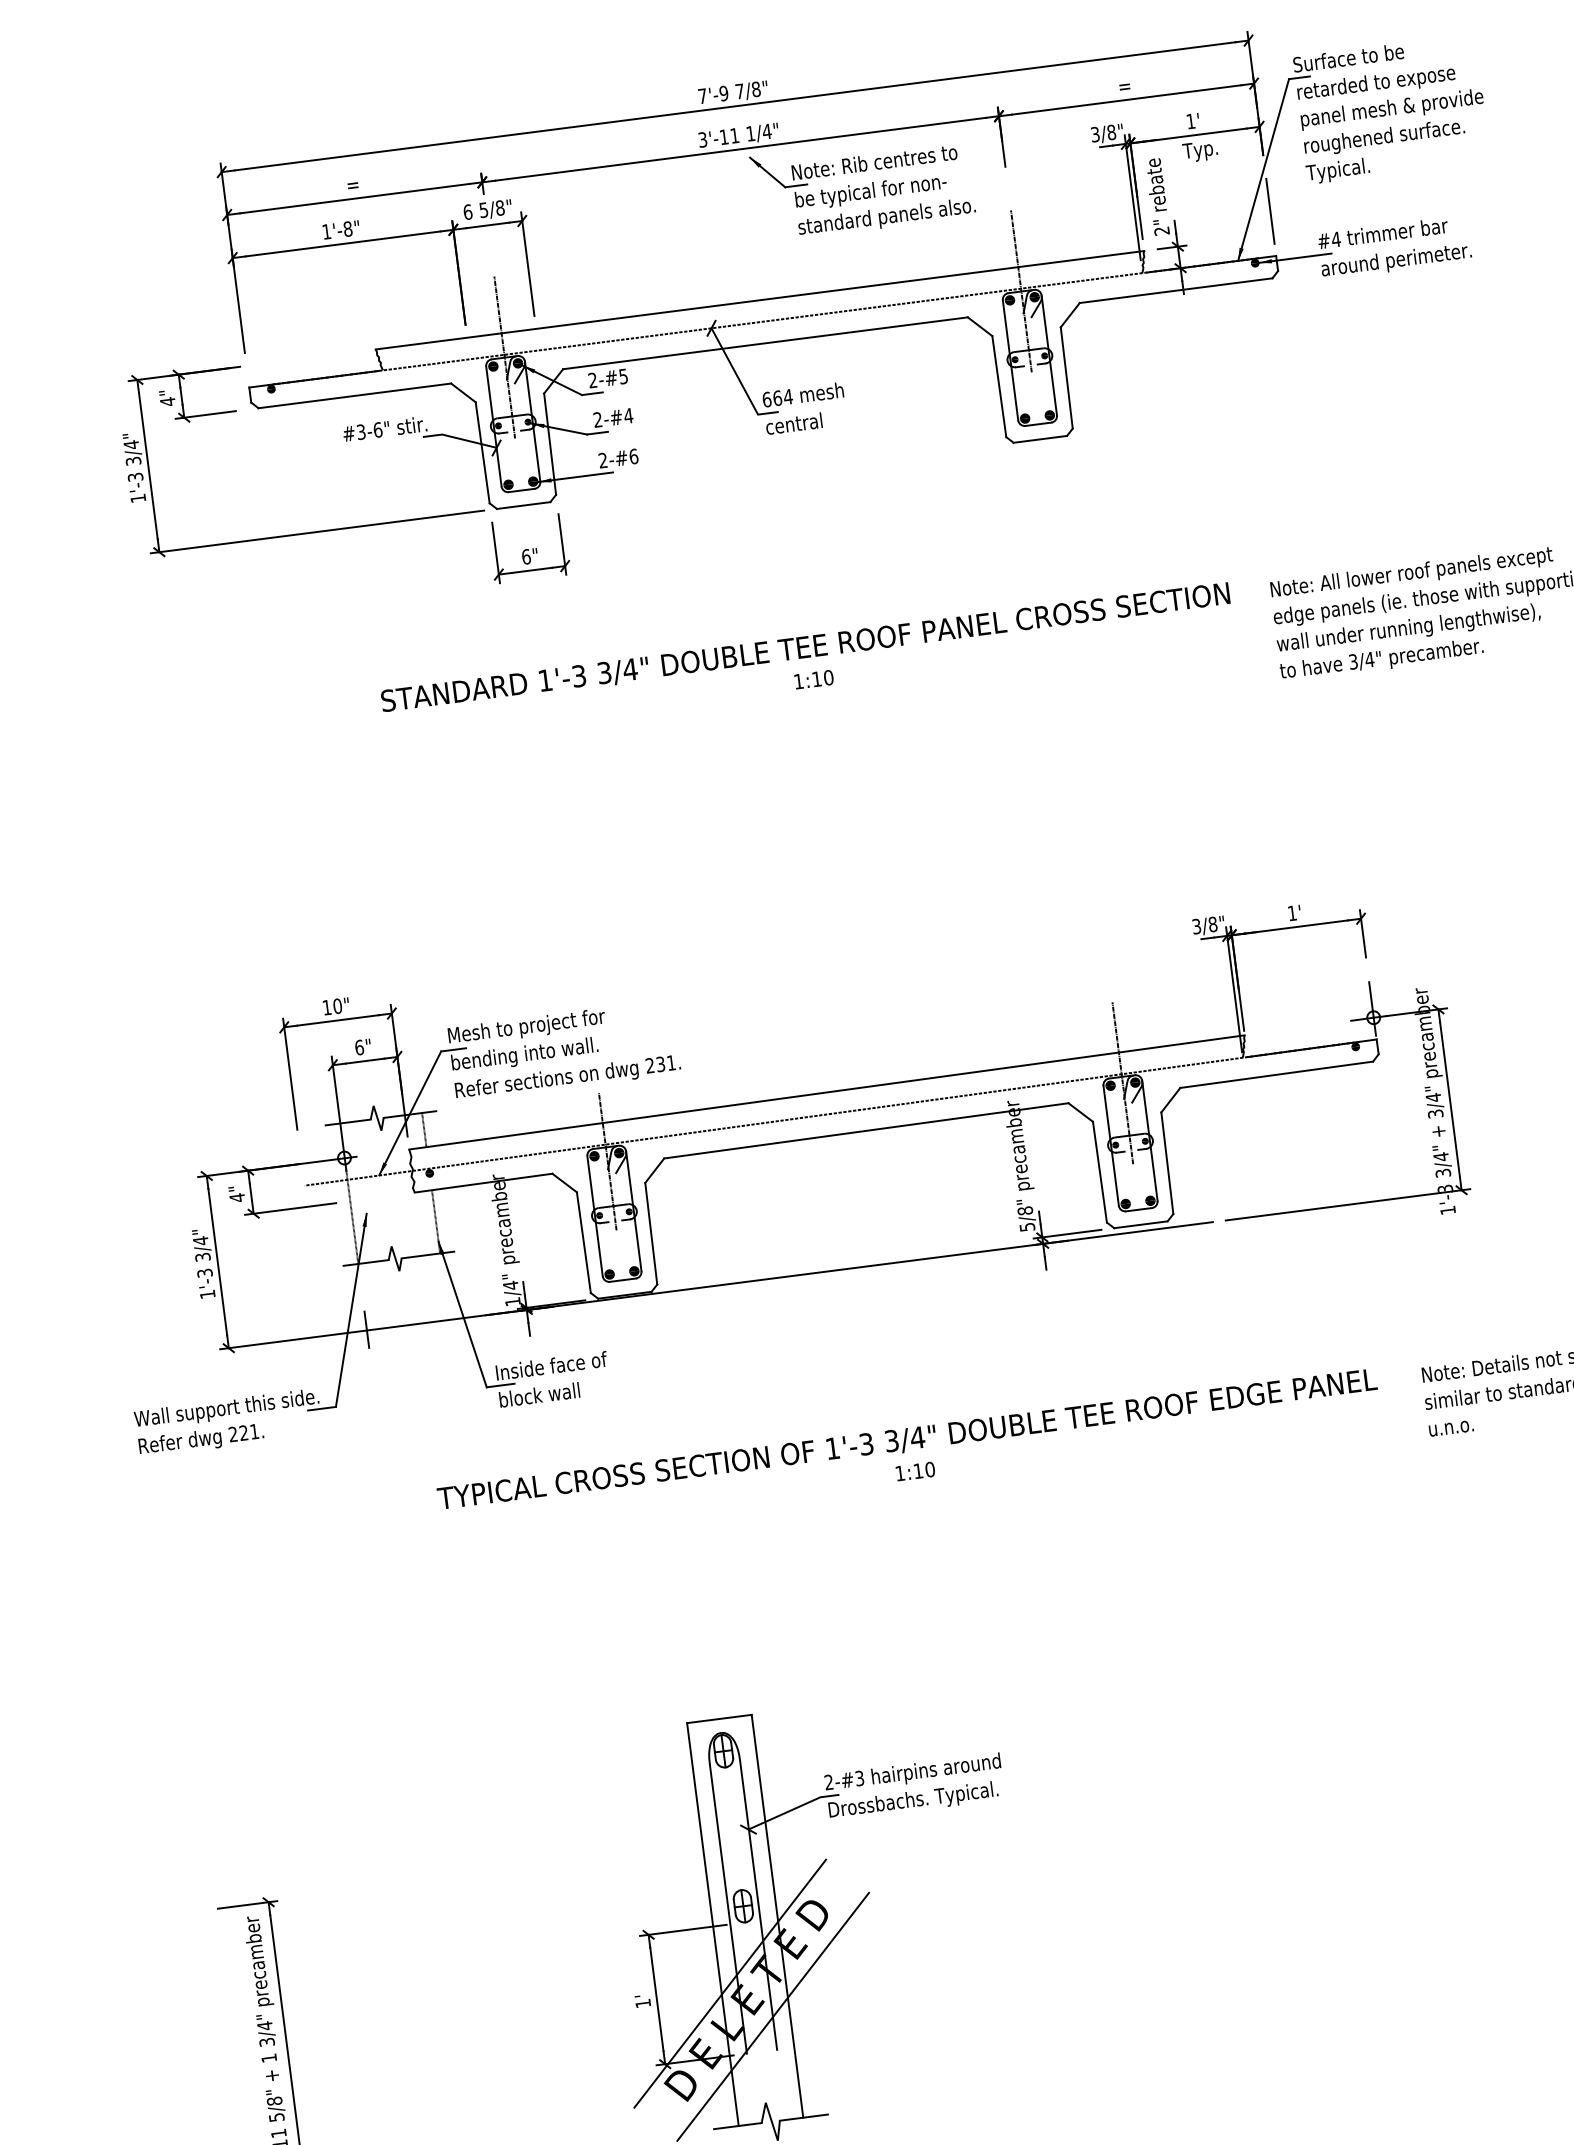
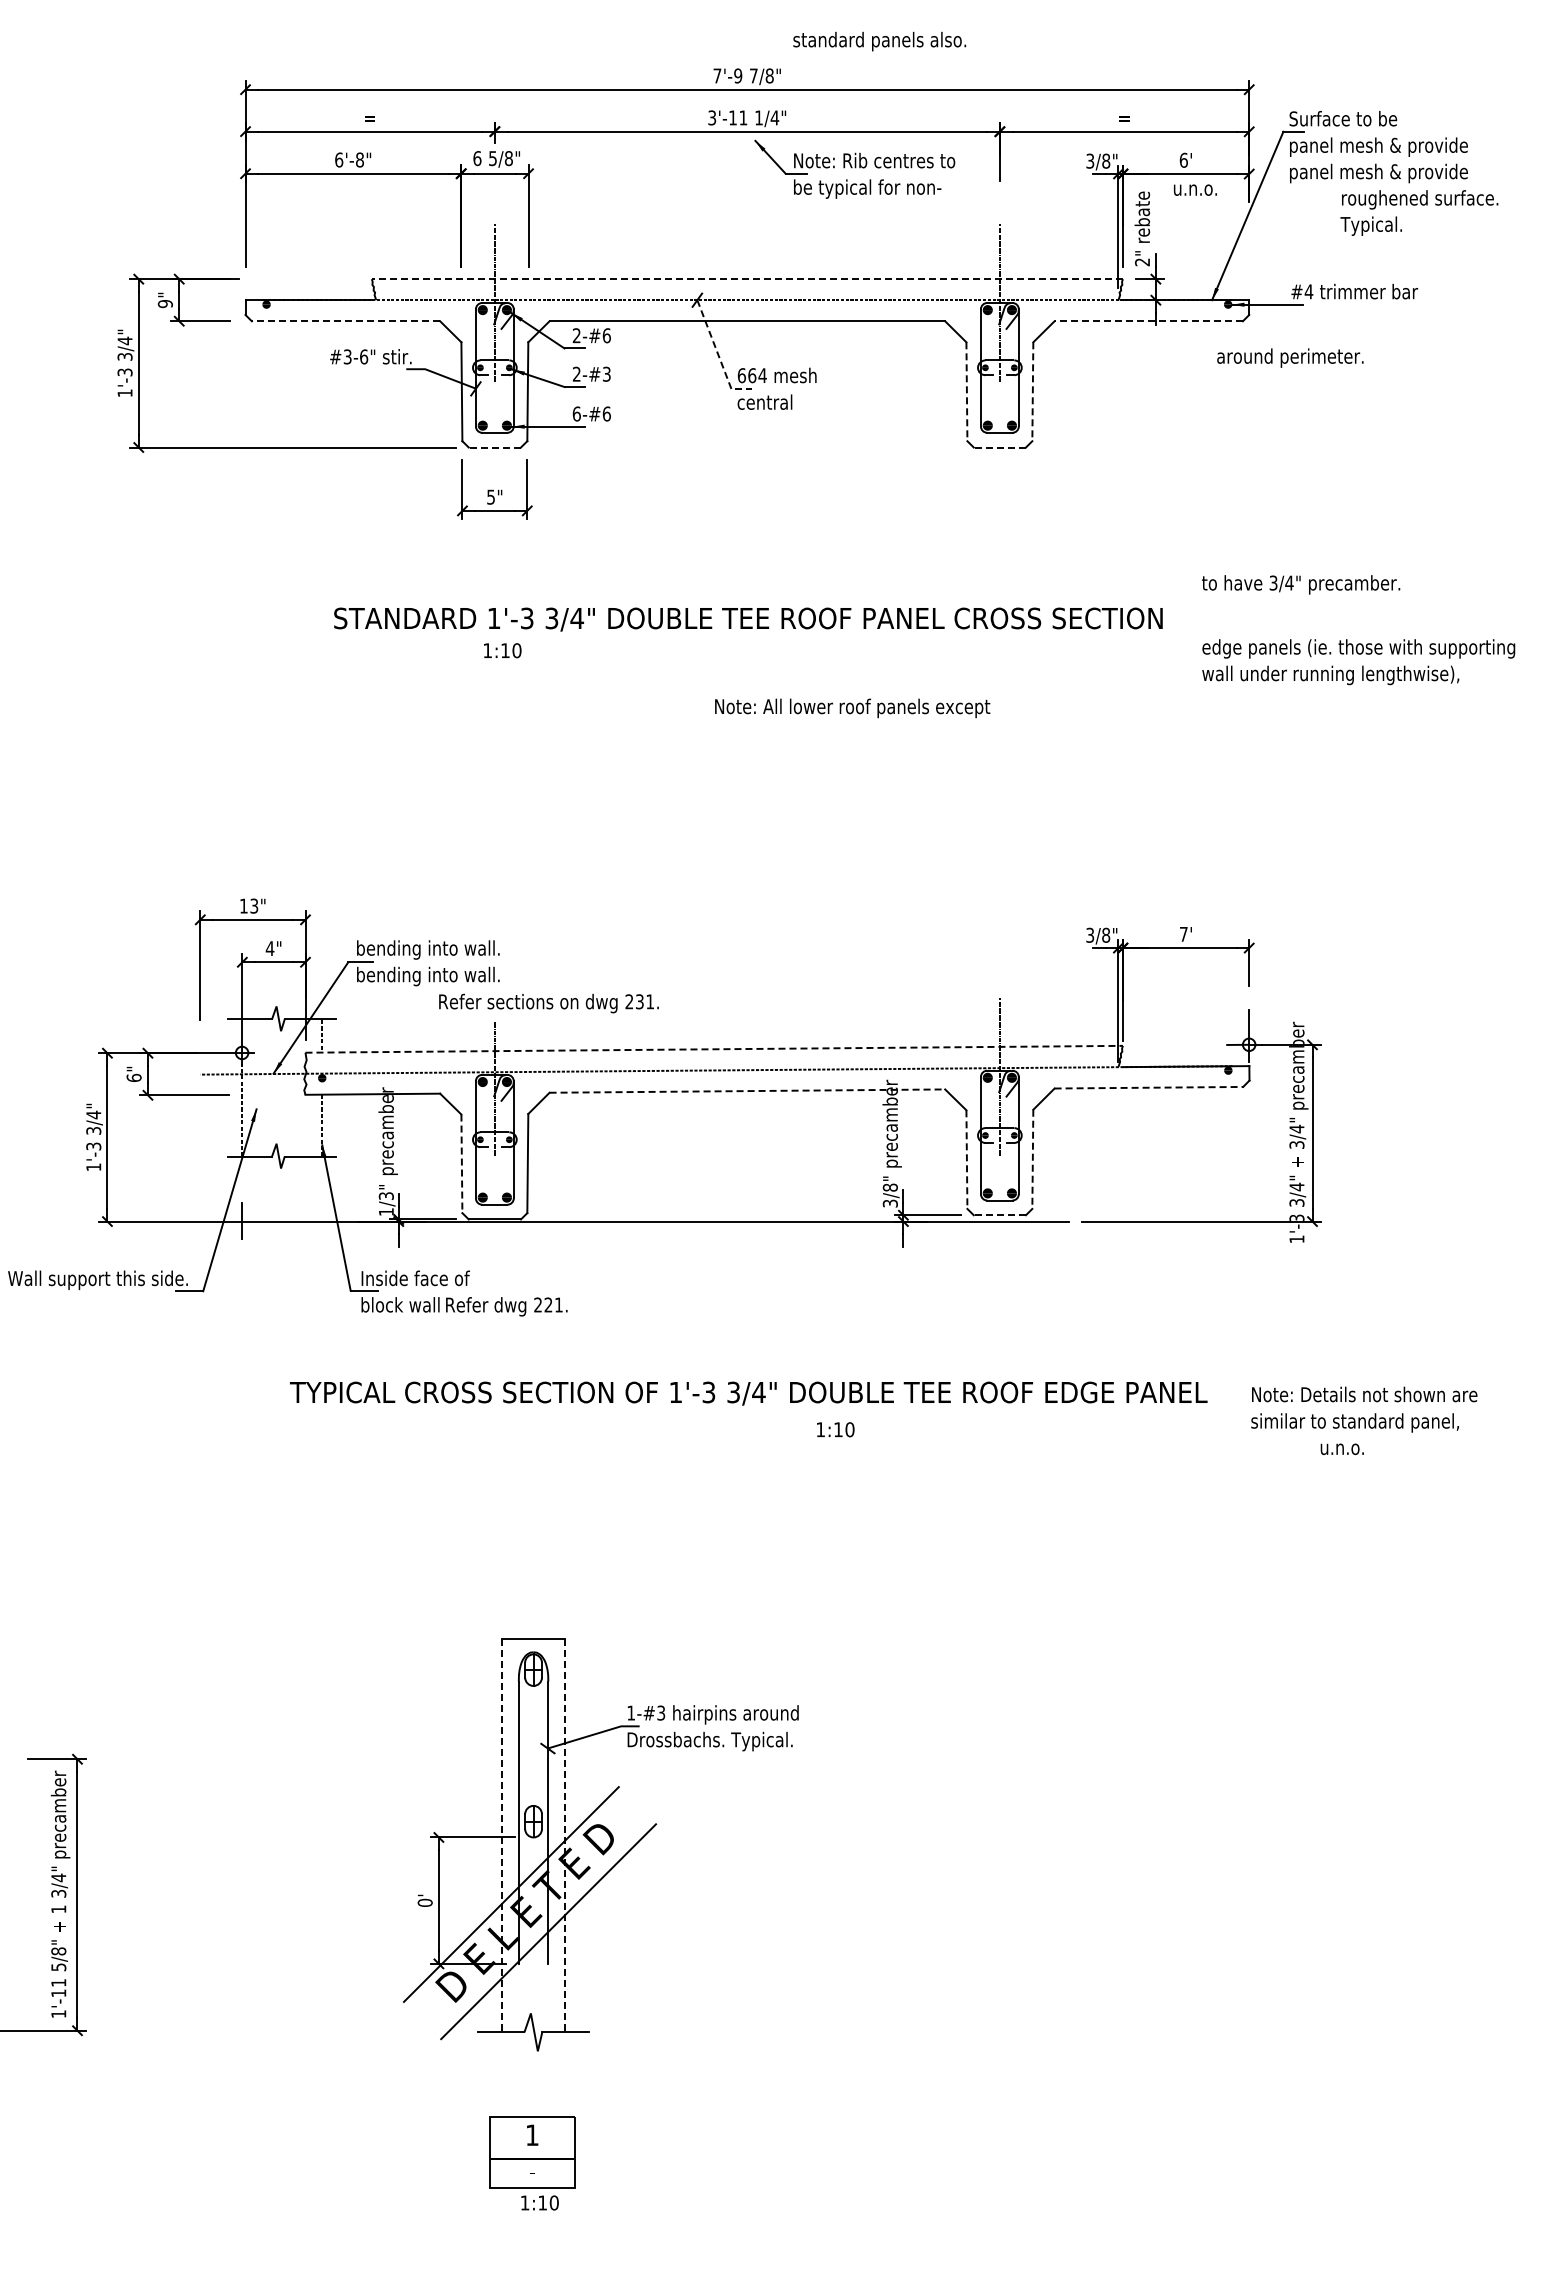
text: (1388, 81) -> (1378, 146), retarded to expose -> panel mesh & provide
text: (1190, 120) -> (1183, 159), 1' -> 6'
text: (1205, 150) -> (1194, 190), Typ. -> u.n.o.
text: (1385, 150) -> (1419, 212), moved
line: (1270, 211) -> (1249, 256), removed
text: (886, 217) -> (879, 41), moved
text: (327, 231) -> (339, 159), 1'-8" -> 6'-8"
text: (1396, 260) -> (1290, 357), moved
line: (1175, 290) -> (1148, 321), solid -> dashed
line: (760, 300) -> (747, 279), solid -> dashed
text: (623, 376) -> (606, 335), 2-#5 -> 2-#6
line: (1066, 378) -> (1032, 392), solid -> dashed
line: (740, 381) -> (718, 354), solid -> dashed
line: (998, 387) -> (966, 392), solid -> dashed
line: (354, 396) -> (345, 321), solid -> dashed
text: (166, 401) -> (164, 303), 4" -> 9"
text: (628, 415) -> (606, 373), 2-#4 -> 2-#3
line: (1039, 439) -> (999, 447), solid -> dashed
text: (602, 460) -> (576, 413), 2-#6 -> 6-#6
line: (523, 505) -> (494, 447), solid -> dashed
text: (526, 556) -> (491, 496), 6" -> 5"
text: (1411, 573) -> (852, 708), moved
text: (1382, 659) -> (1301, 584), moved
text: (813, 679) -> (502, 650), moved
text: (1292, 913) -> (1183, 934), 1' -> 7'
text: (337, 1005) -> (254, 905), 10" -> 13"
text: (526, 1027) -> (433, 949), Mesh to project for -> bending into wall.
text: (358, 1047) -> (269, 948), 6" -> 4"
line: (1277, 1074) -> (1149, 1087), solid -> dashed
text: (567, 1078) -> (548, 1003), moved
line: (827, 1092) -> (714, 1049), solid -> dashed
line: (866, 1131) -> (747, 1091), solid -> dashed
line: (1167, 1163) -> (1032, 1159), solid -> dashed
line: (1099, 1173) -> (966, 1160), solid -> dashed
text: (236, 1197) -> (133, 1077), 4" -> 6"
line: (1140, 1225) -> (999, 1215), solid -> dashed
text: (1026, 1227) -> (889, 1203), 5/8" -> 3/8"
line: (583, 1243) -> (461, 1164), solid -> dashed
text: (509, 1285) -> (385, 1195), 1/4" -> 1/3"
text: (1450, 1428) -> (1341, 1449), moved
text: (201, 1440) -> (506, 1306), moved
text: (915, 1471) -> (835, 1429), moved
text: (828, 1781) -> (630, 1712), 2-#3 -> 1-#3
line: (777, 1916) -> (565, 1835), solid -> dashed
line: (713, 1924) -> (502, 1835), solid -> dashed
text: (642, 2003) -> (424, 1902), 1' -> 0'

